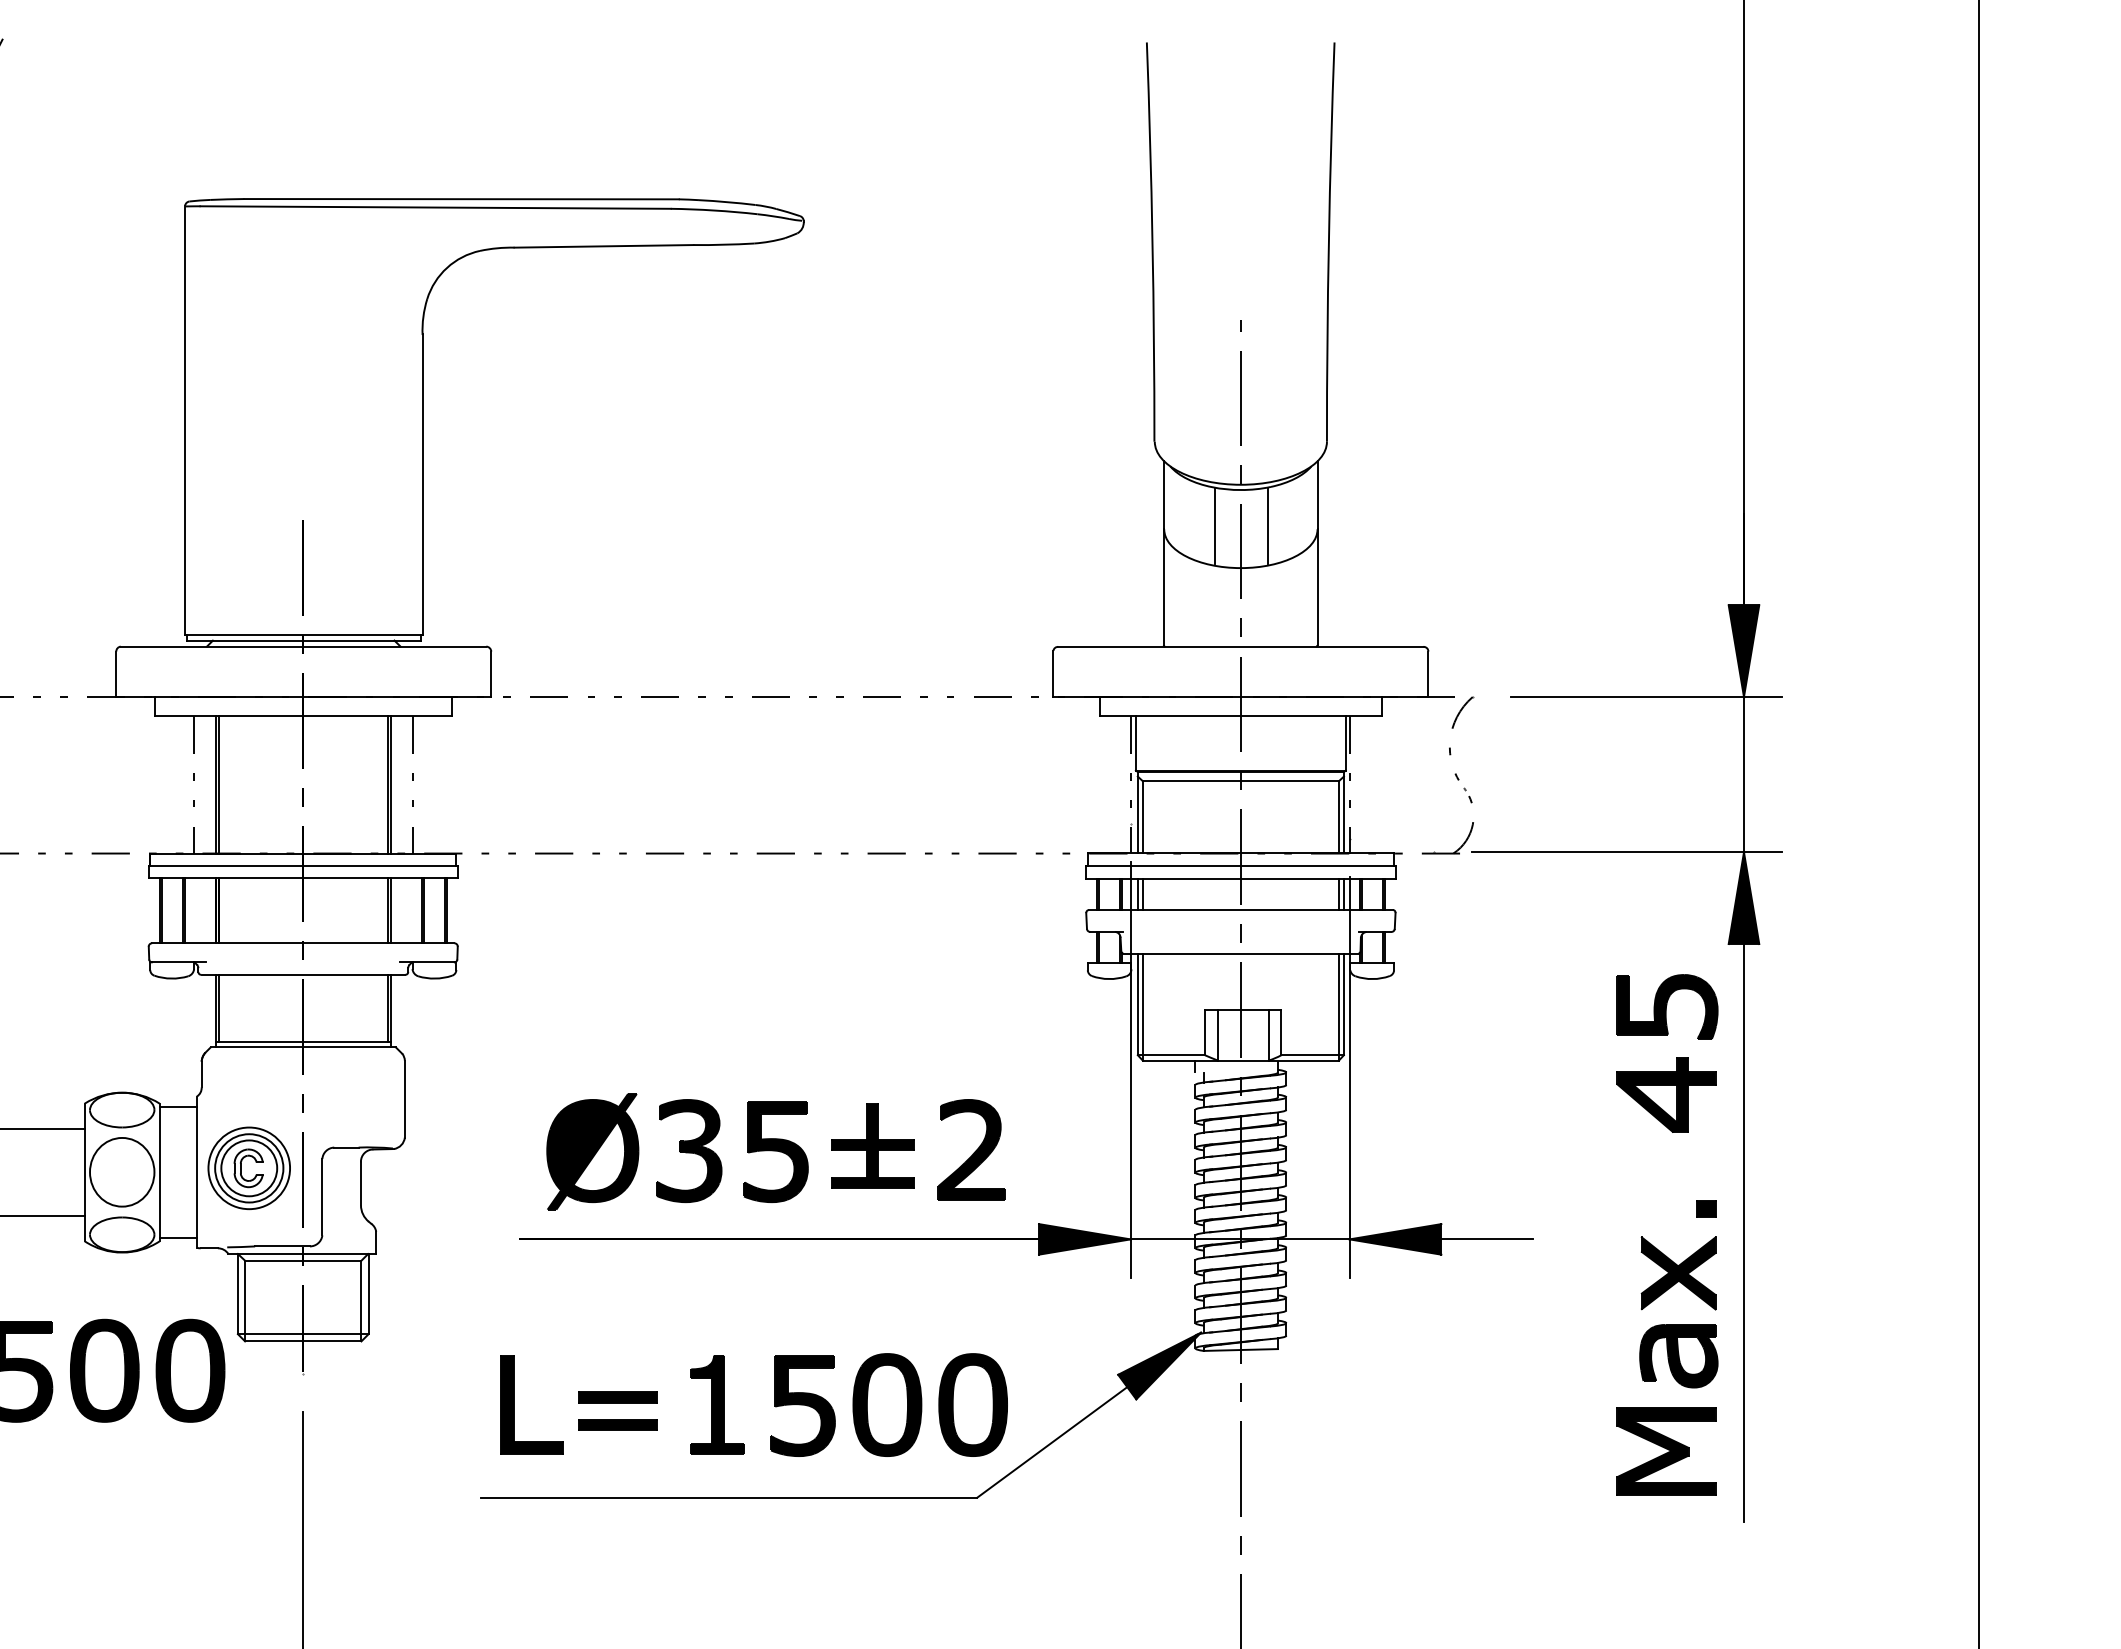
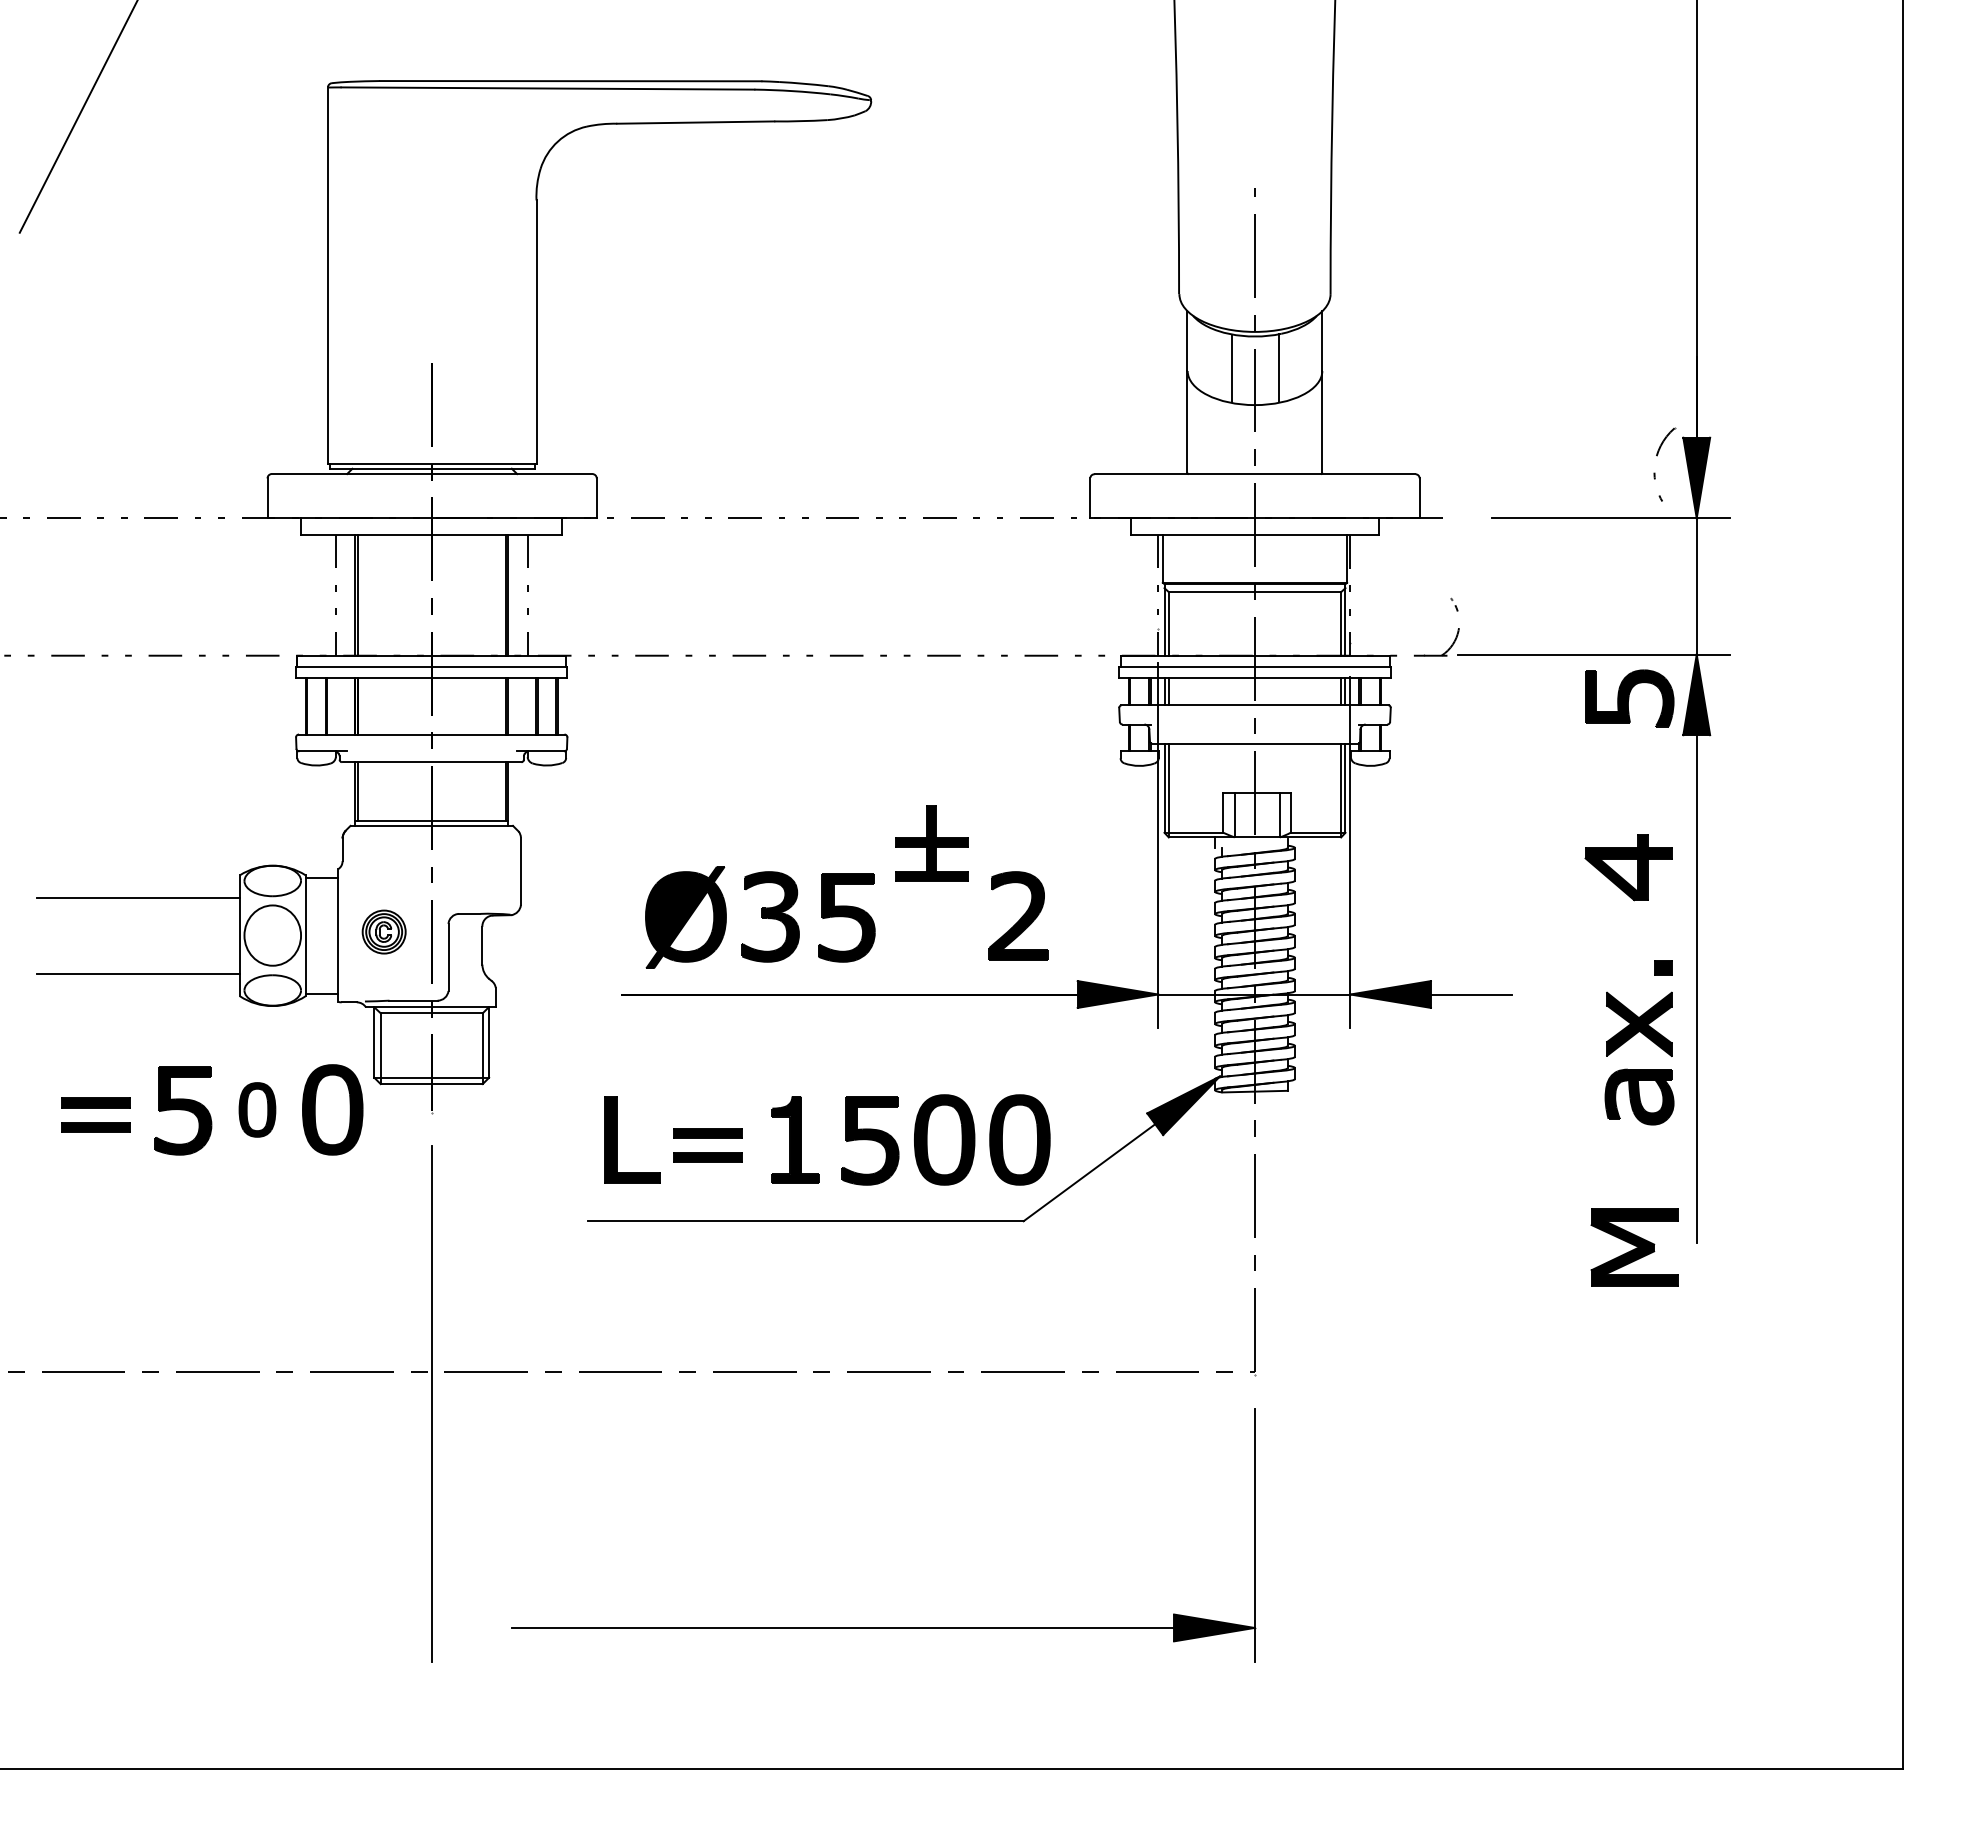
part: (1453, 729) -> (1657, 456), moved
part: (1667, 1007) -> (1629, 698), moved
part: (872, 1145) -> (931, 843), moved
part: (248, 1167) -> (383, 931), size x0.6
part: (104, 1370) -> (257, 1109), size x0.6
part: (1666, 1451) -> (1634, 1247), moved

